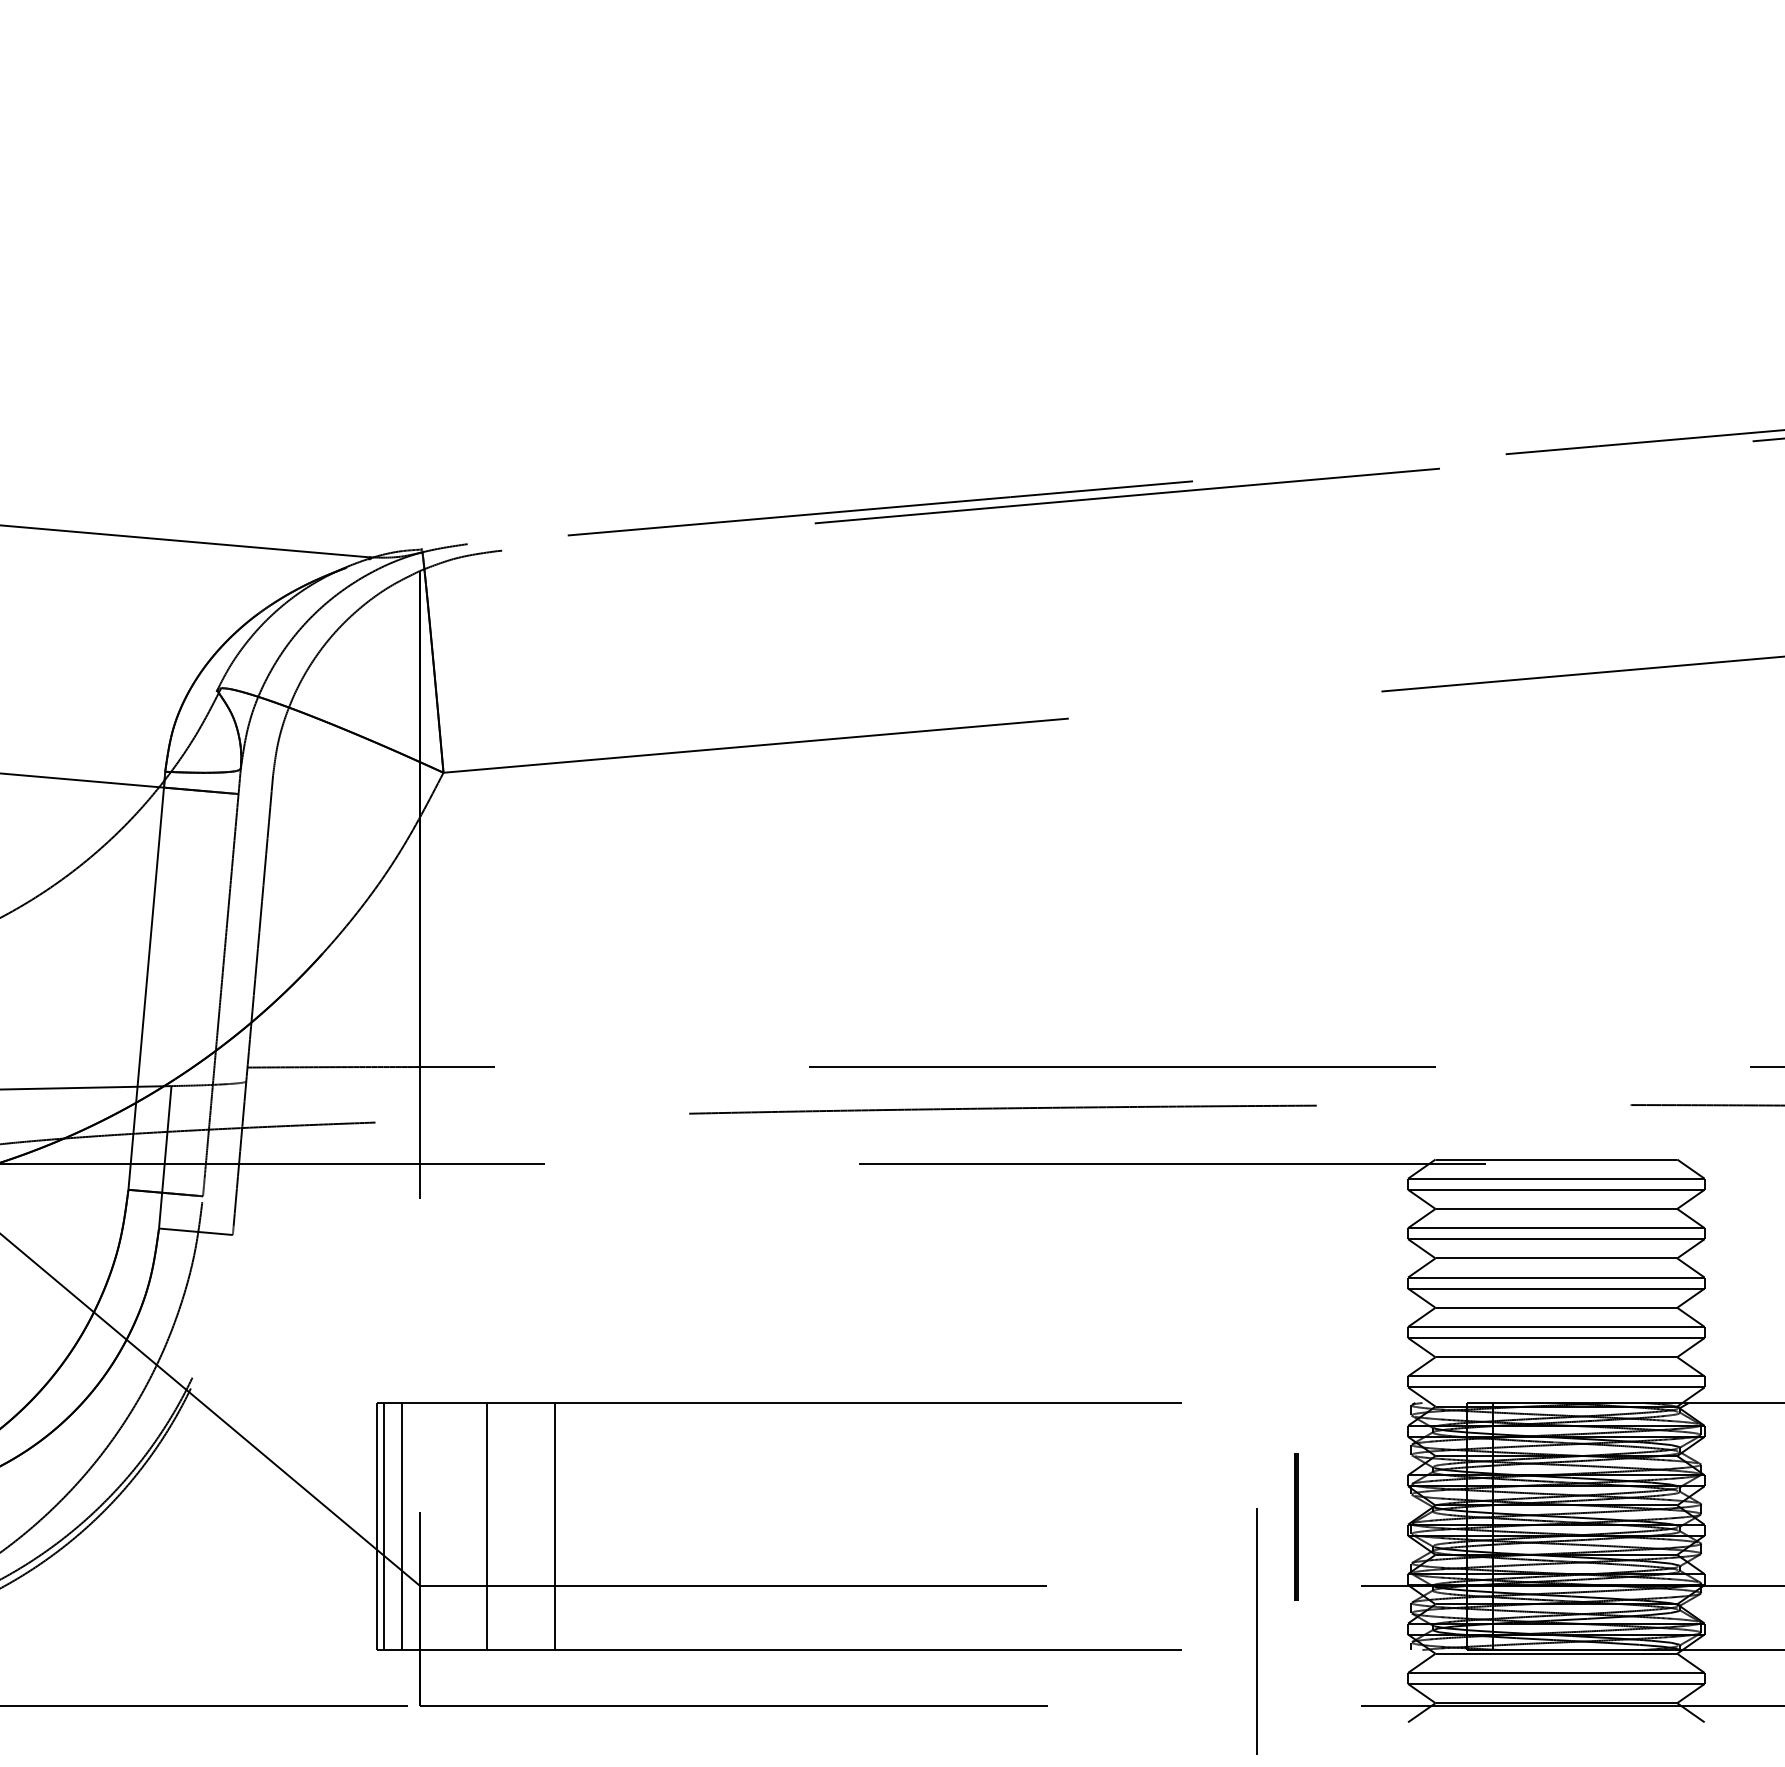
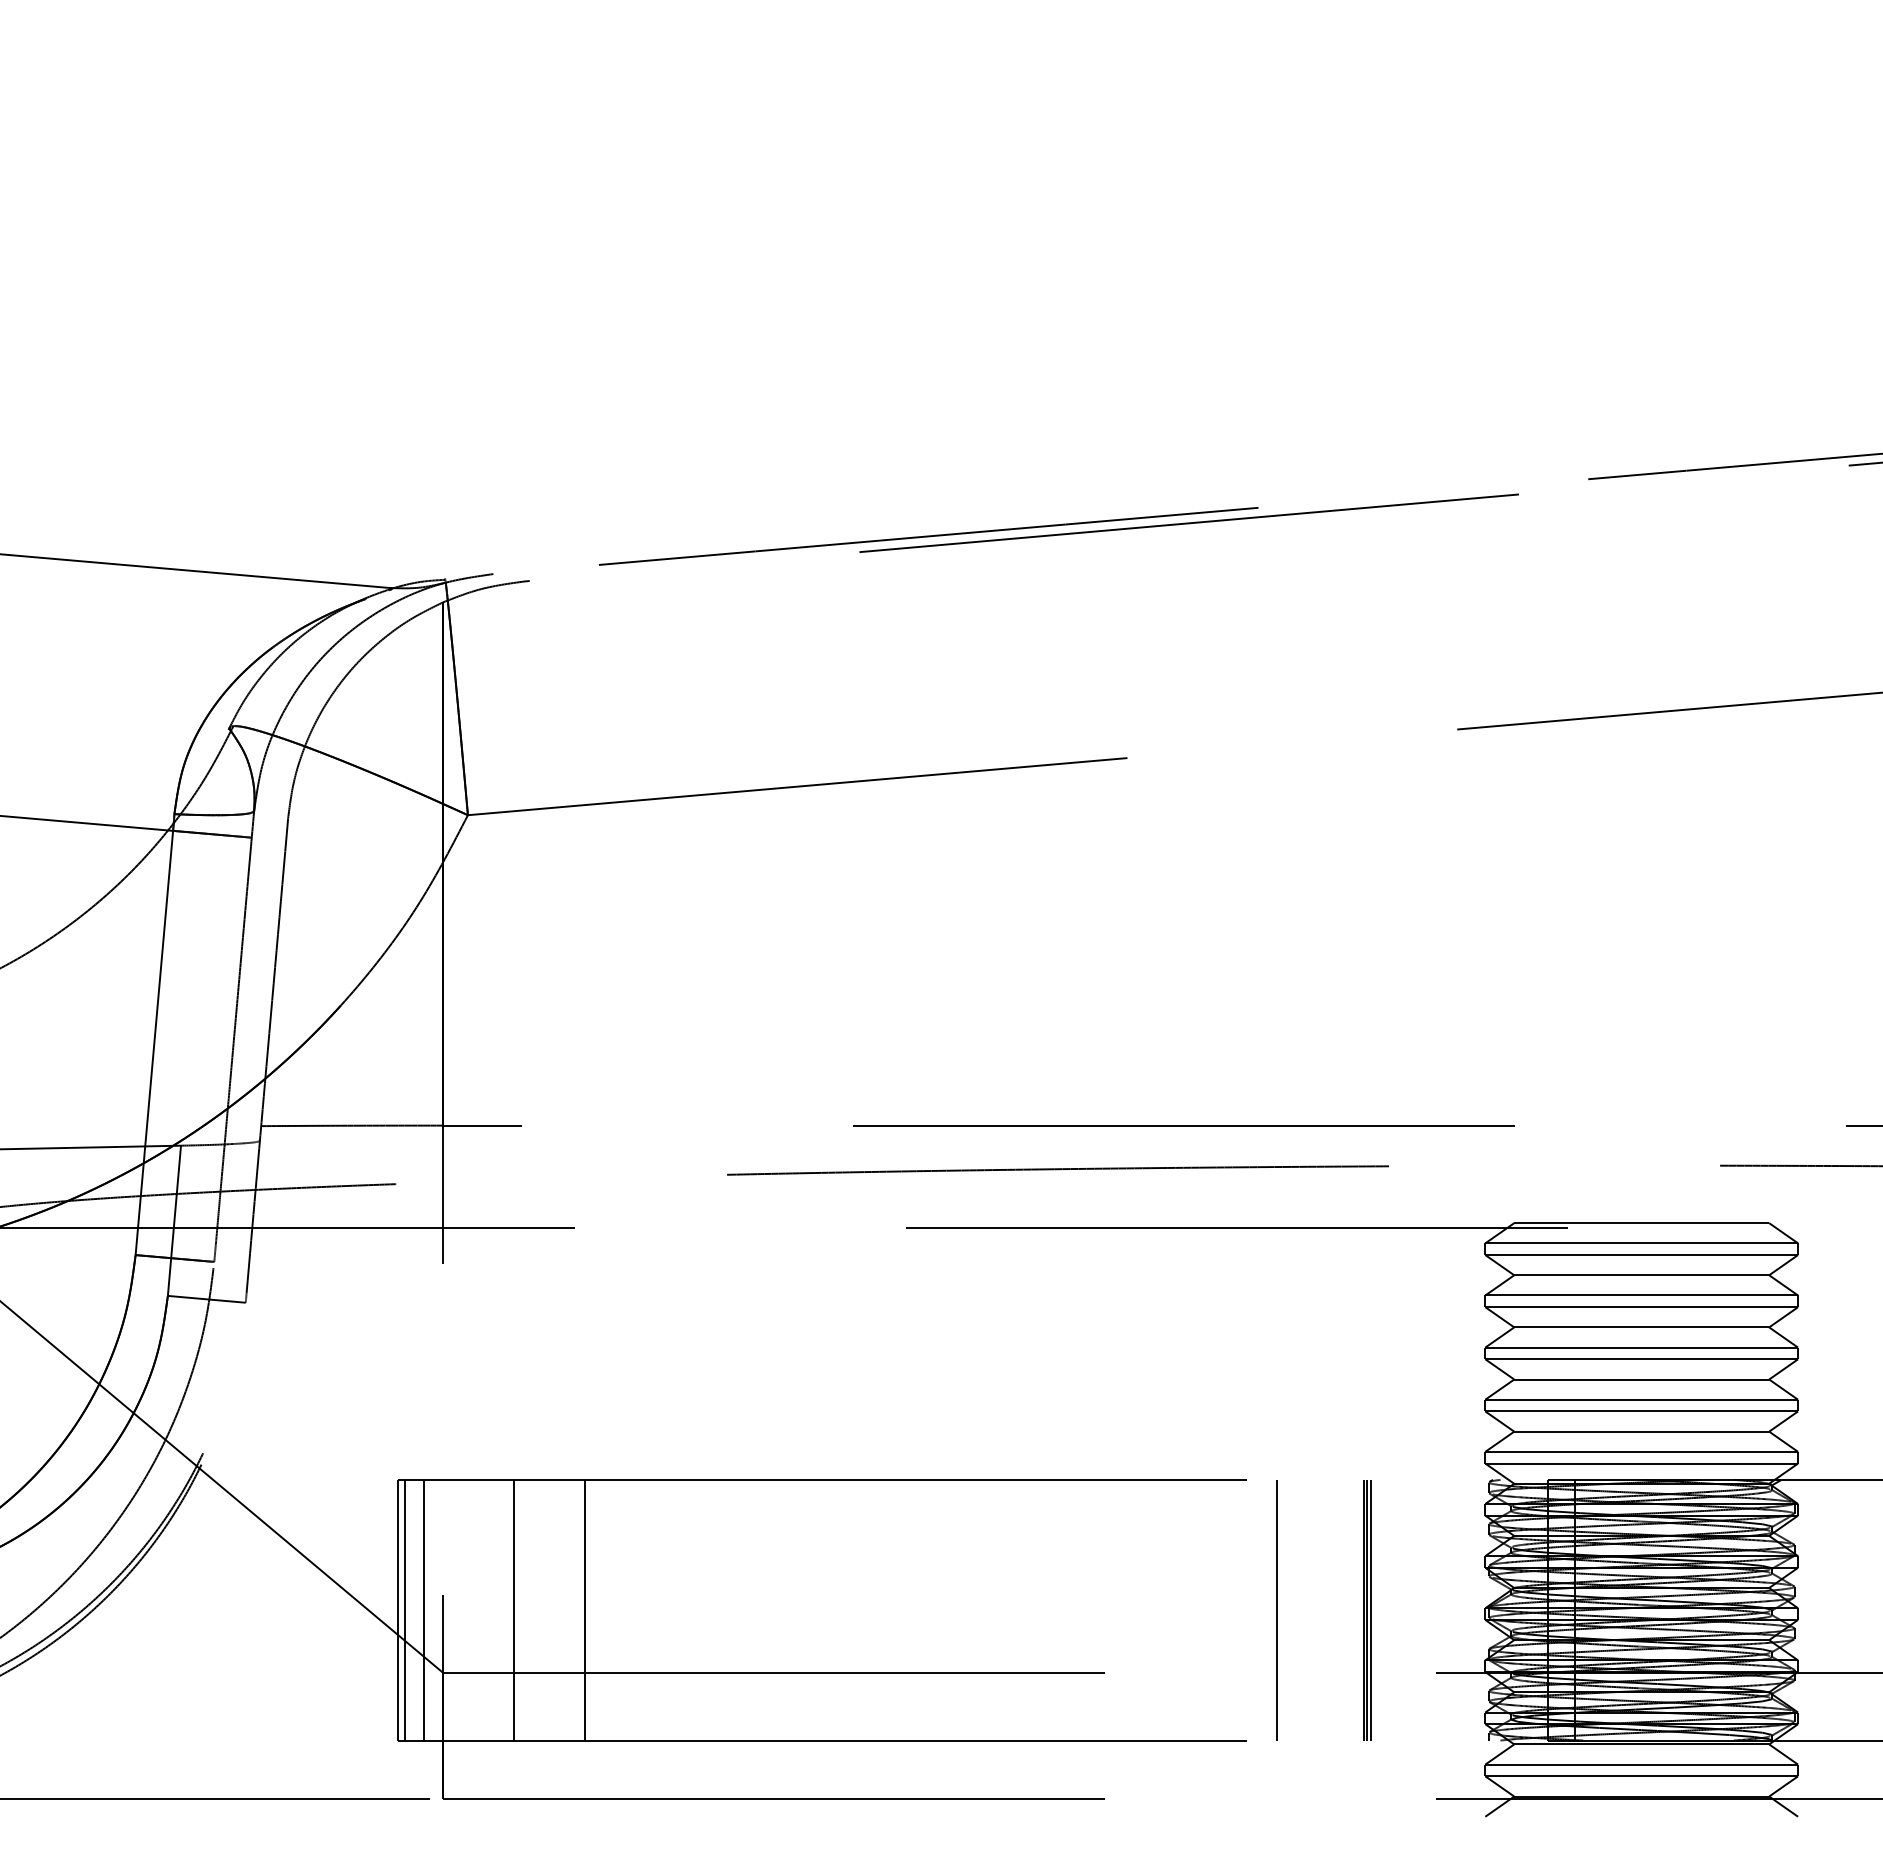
part: (1296, 1526) -> (1367, 1610), size x1.67
line: (1256, 1632) -> (1276, 1610), moved

